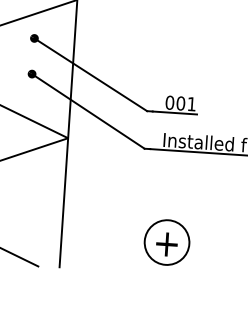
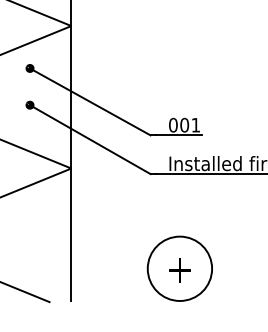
circle: (166, 242) -> (179, 268), size x1.4

